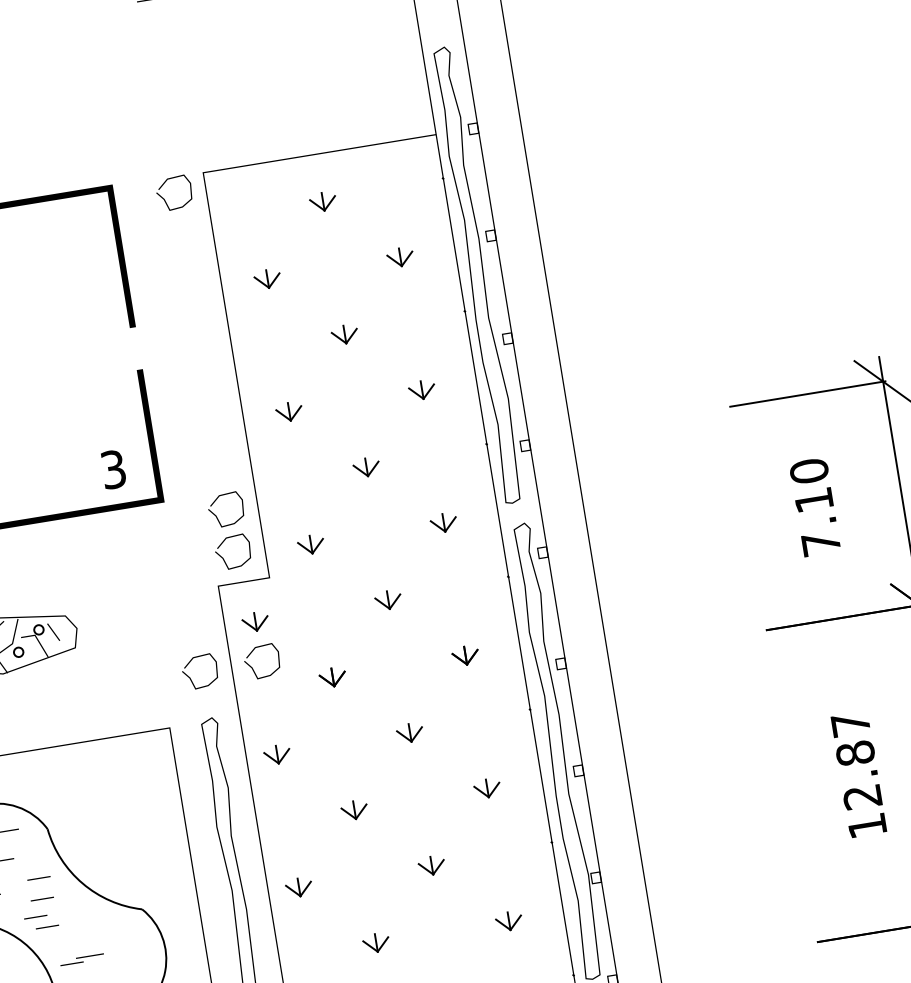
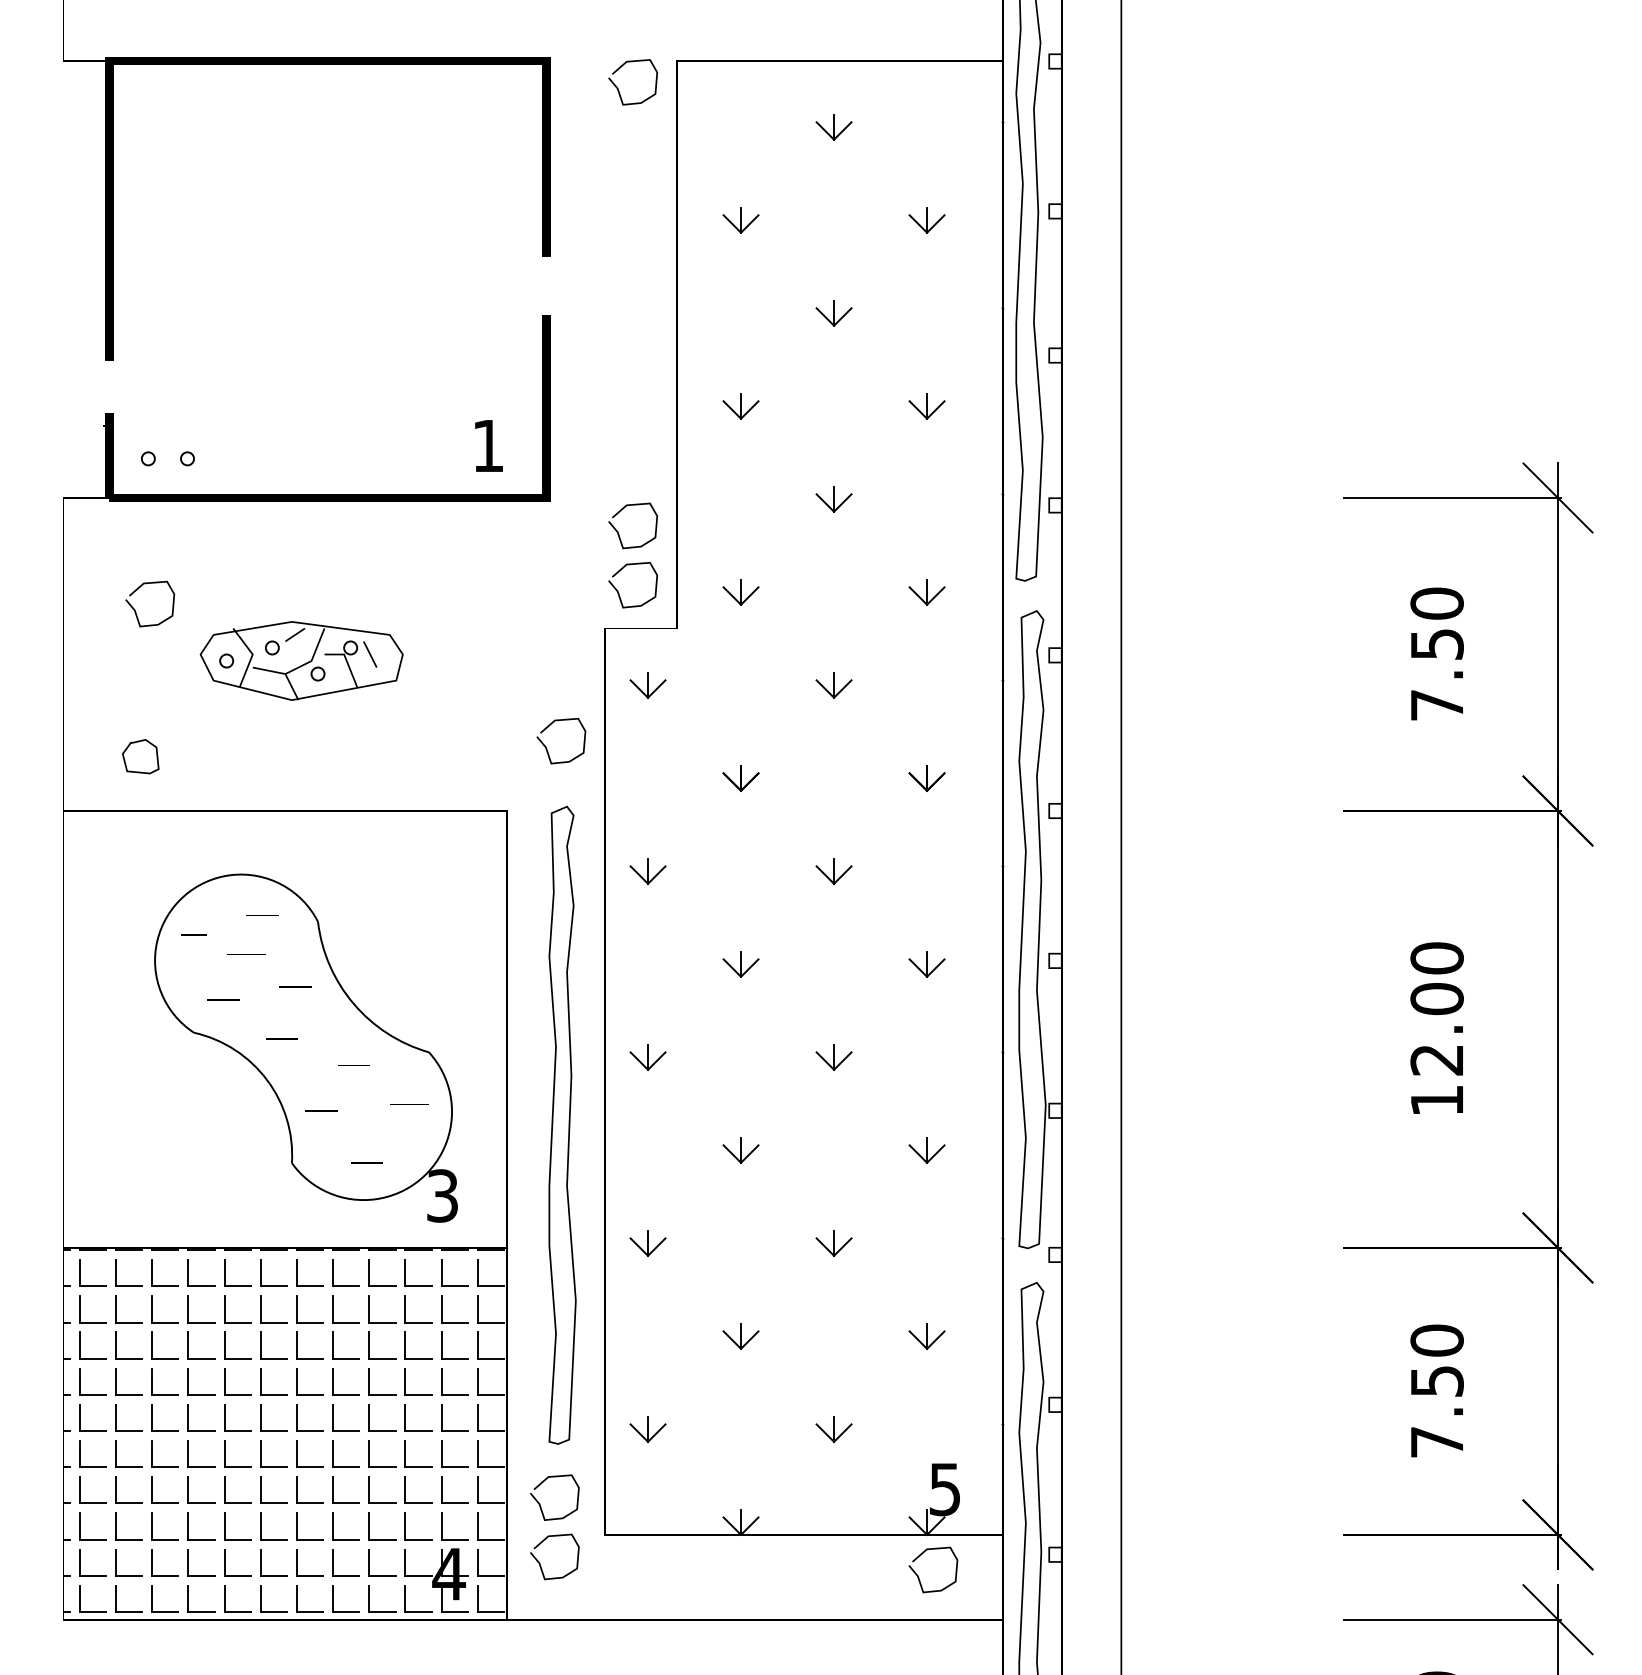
text: (113, 469) -> (488, 445), 3 -> 1
text: (814, 500) -> (1437, 644), 7.10 -> 7.50
curve: (253, 668) -> (634, 748), removed
text: (852, 738) -> (1436, 978), 12.87 -> 12.00
line: (42, 898) -> (295, 1015), removed
line: (47, 927) -> (353, 1065), moved
line: (90, 956) -> (409, 1104), moved

